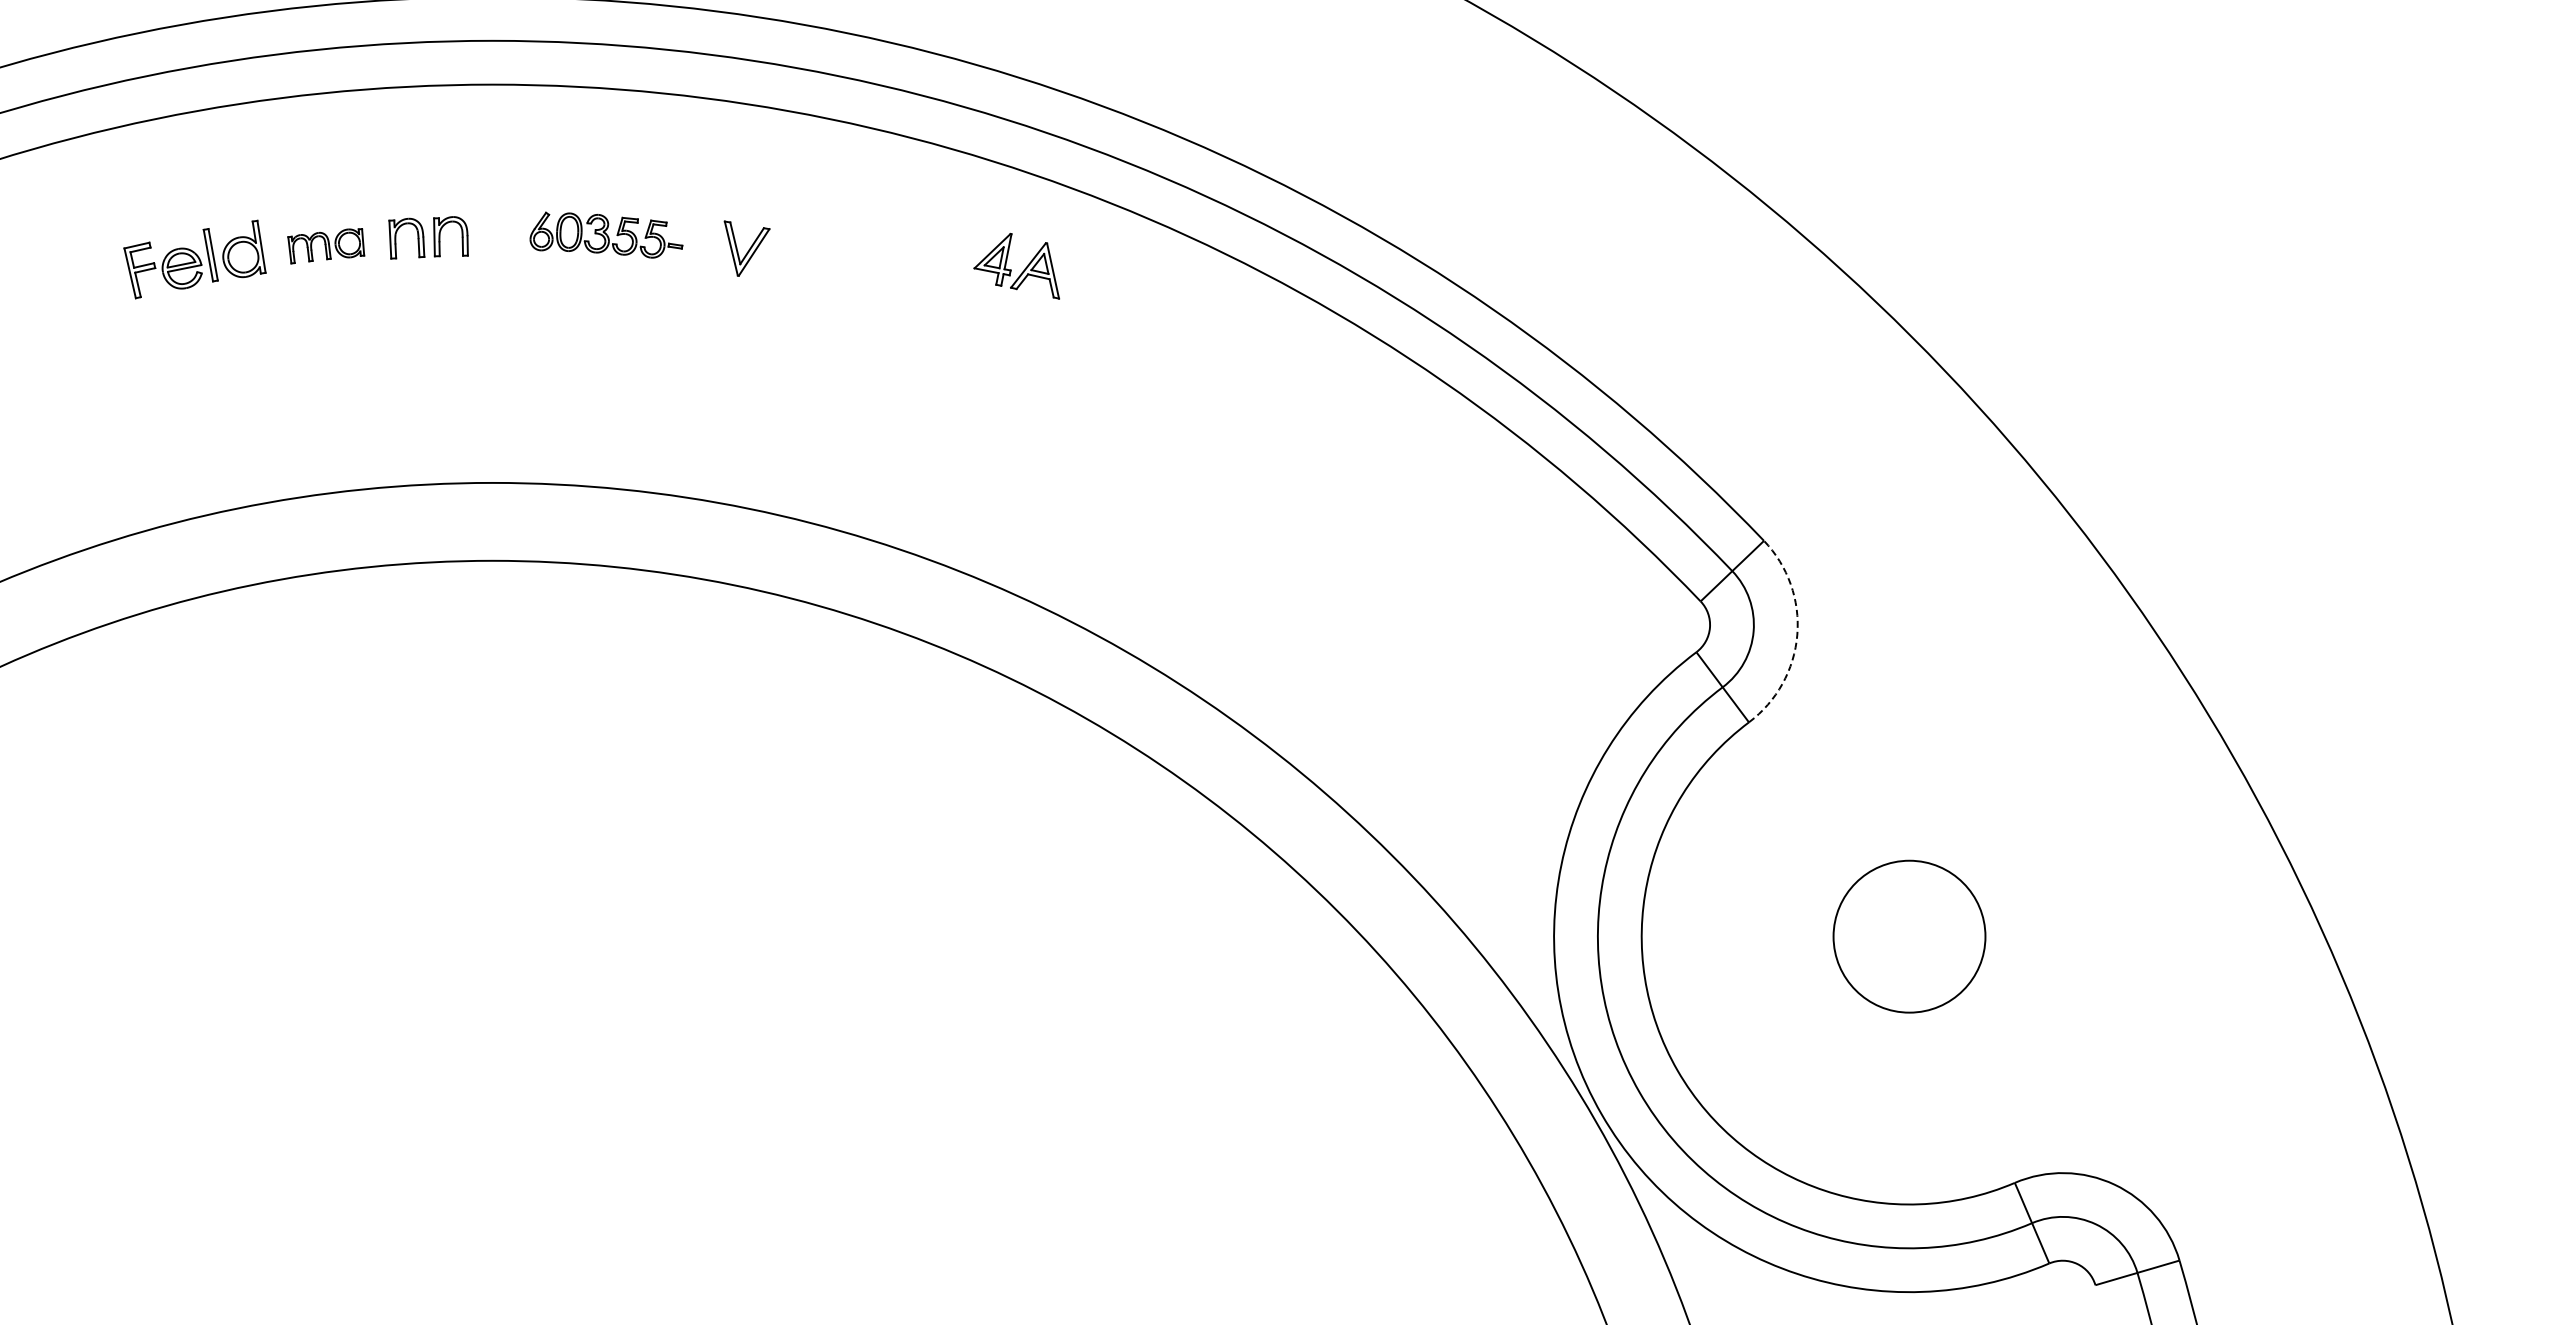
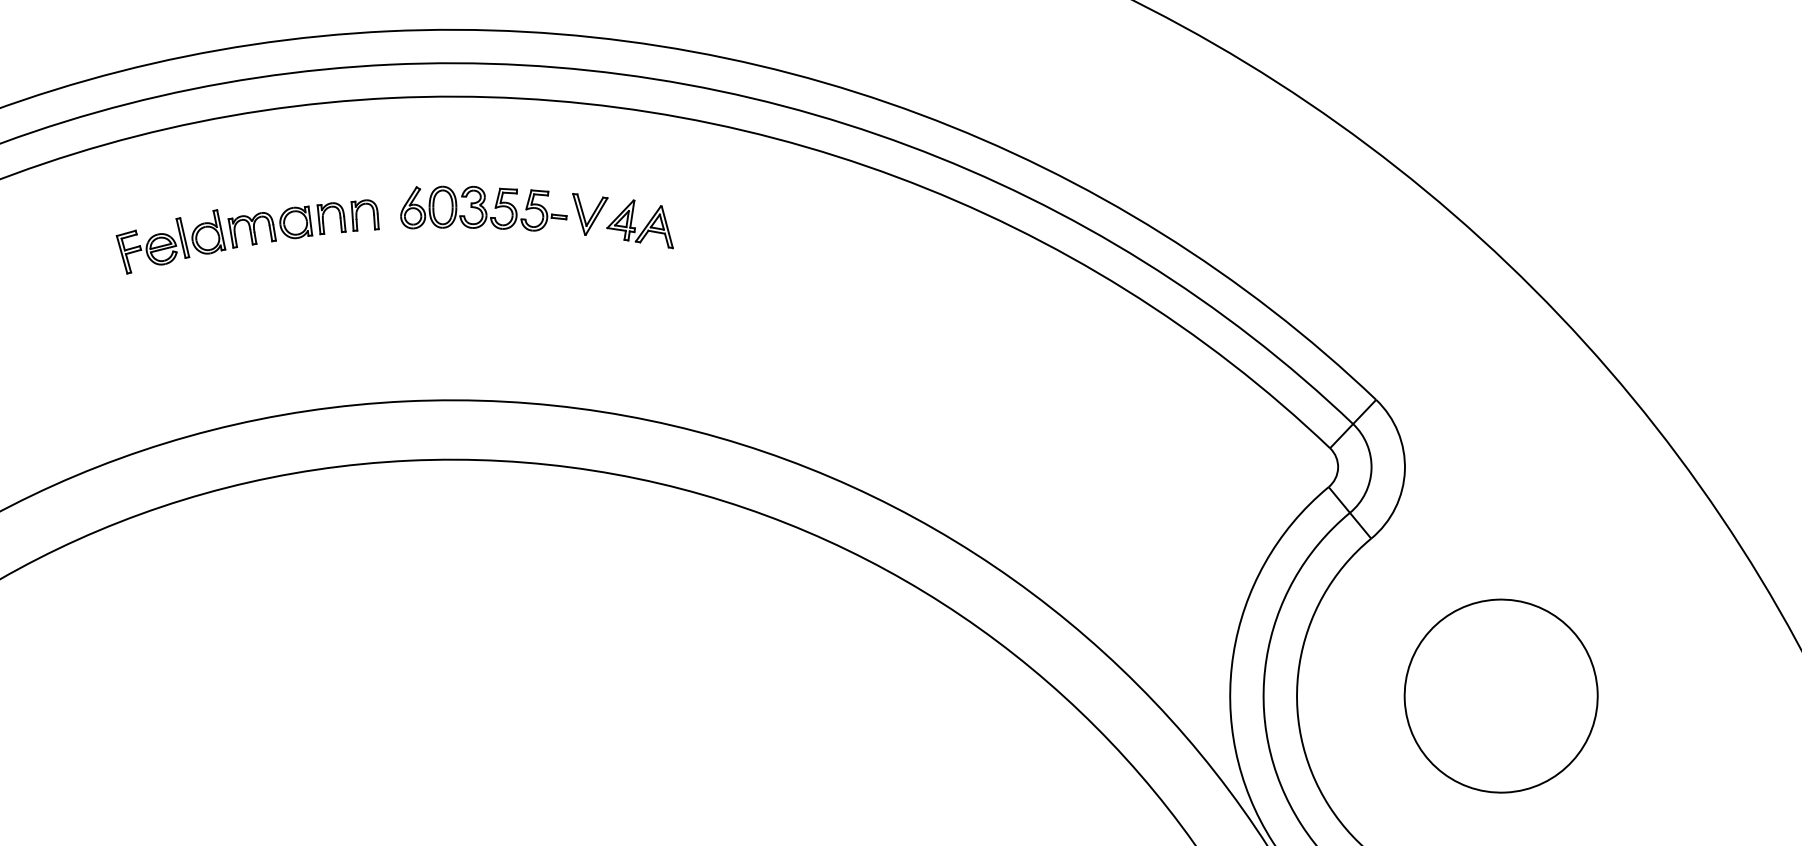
part: (606, 235) -> (483, 208), size x1.43
part: (326, 245) -> (270, 226), size x1.43
part: (1016, 266) -> (639, 225), moved
arc: (1797, 635) -> (1405, 470), dashed -> solid
circle: (1909, 936) -> (1501, 695), size x1.67

